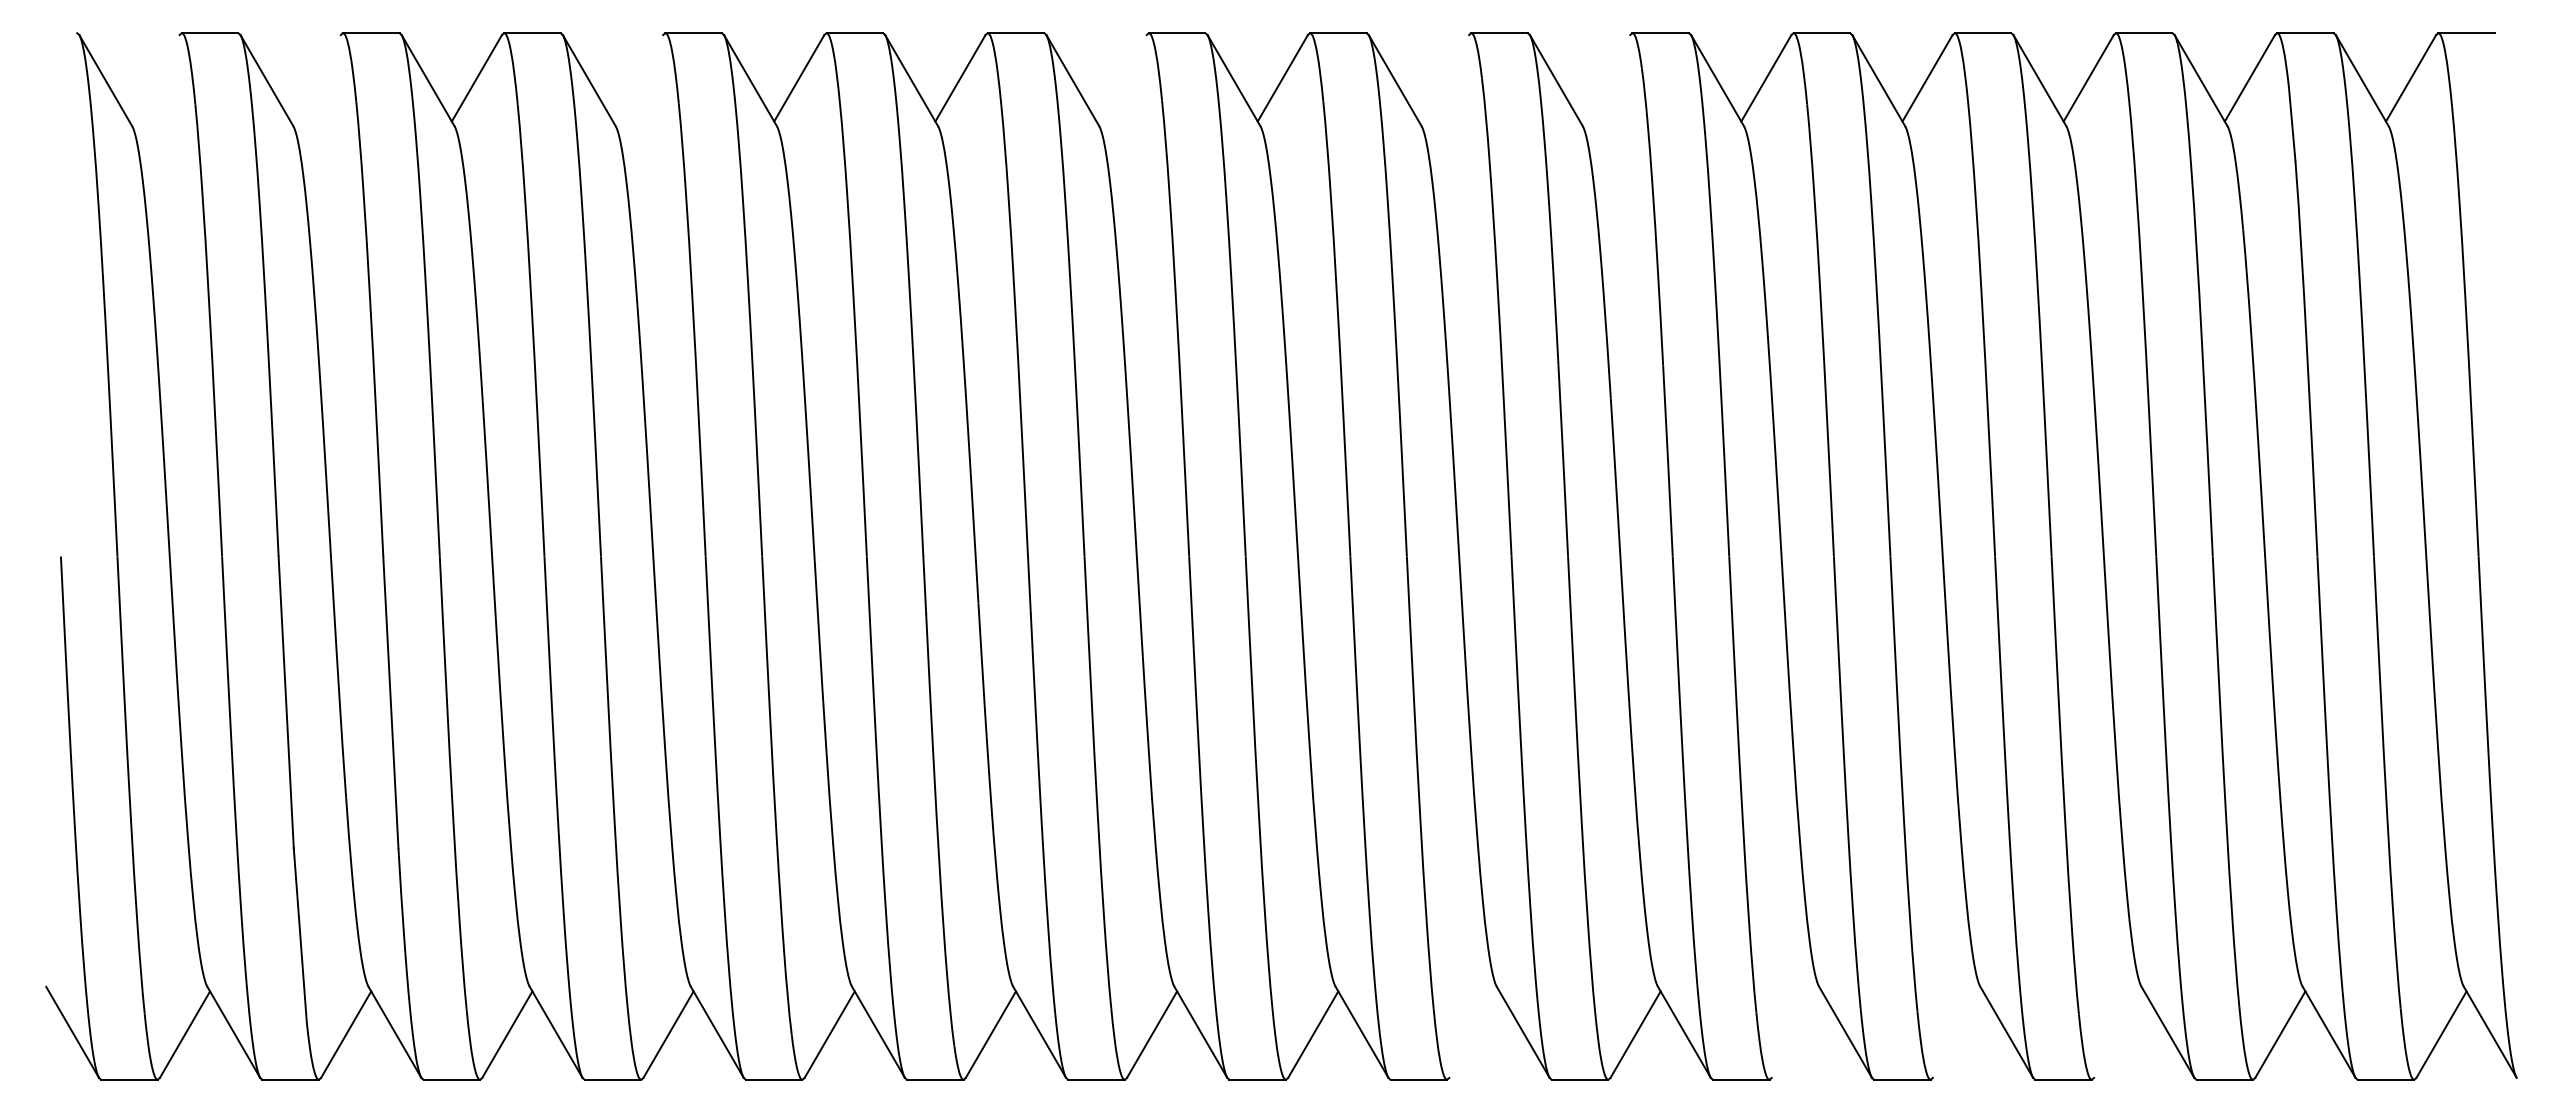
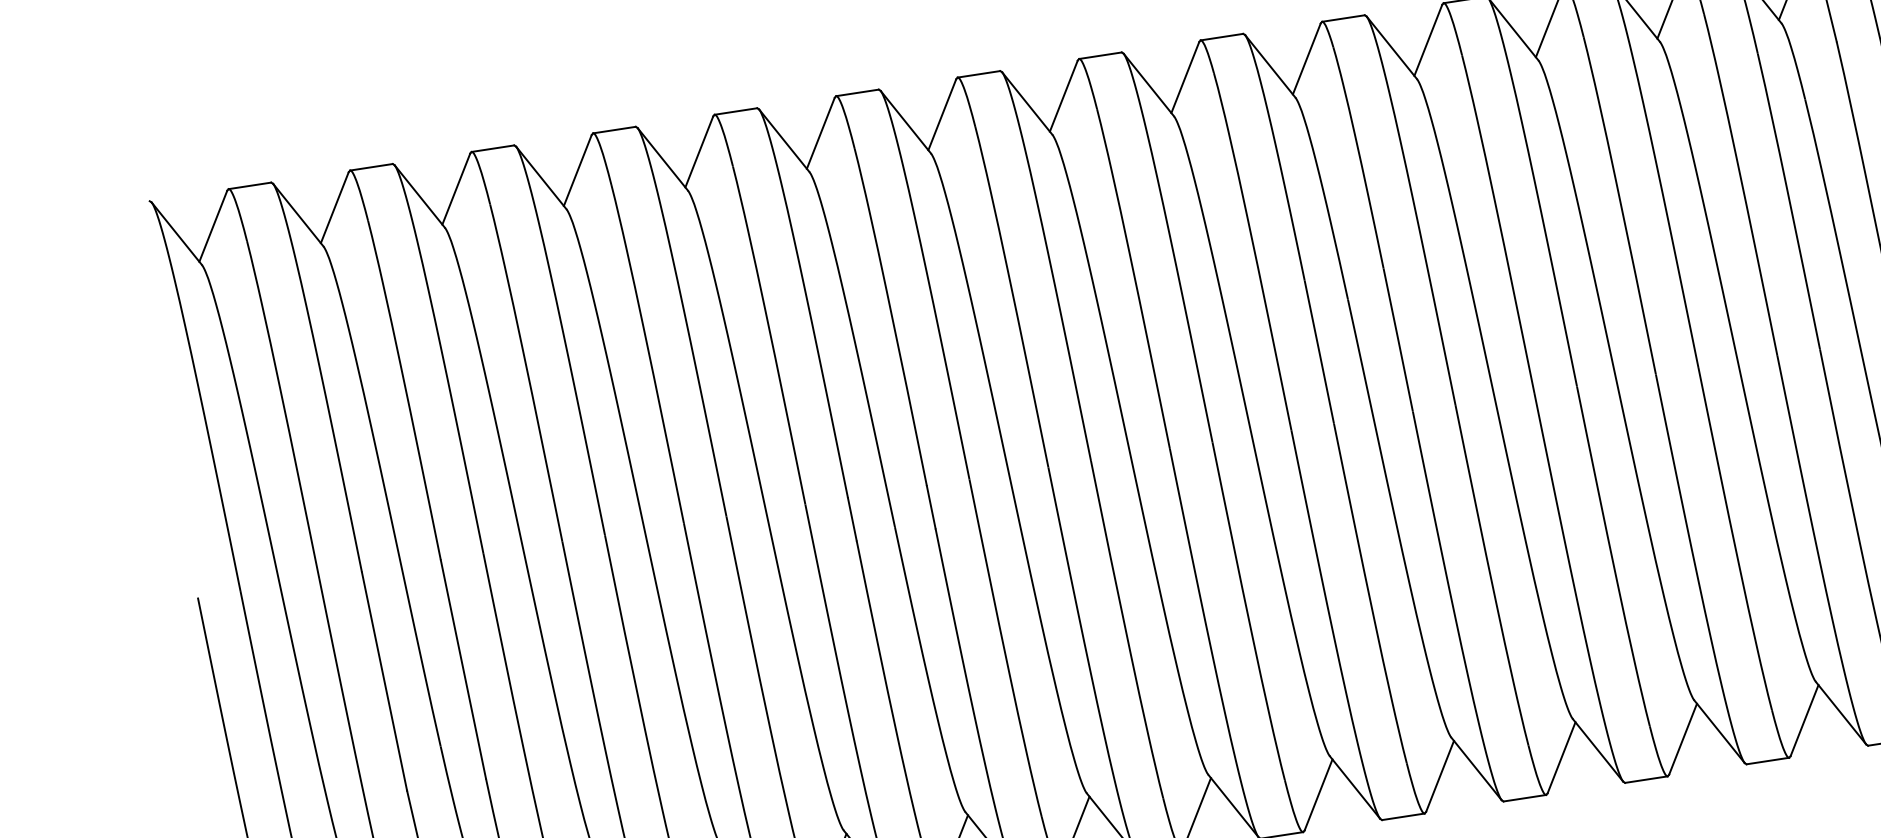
line: (154, 78) -> (213, 226), added
line: (315, 78) -> (334, 207), added
line: (638, 78) -> (578, 170), added
line: (1121, 78) -> (942, 114), added
line: (1443, 78) -> (1184, 77), added
line: (1605, 78) -> (1307, 59), added
line: (1474, 1034) -> (1318, 794), added
line: (1796, 1034) -> (1561, 757), added
line: (1957, 1034) -> (1682, 739), added
line: (2119, 1034) -> (1804, 720), added

